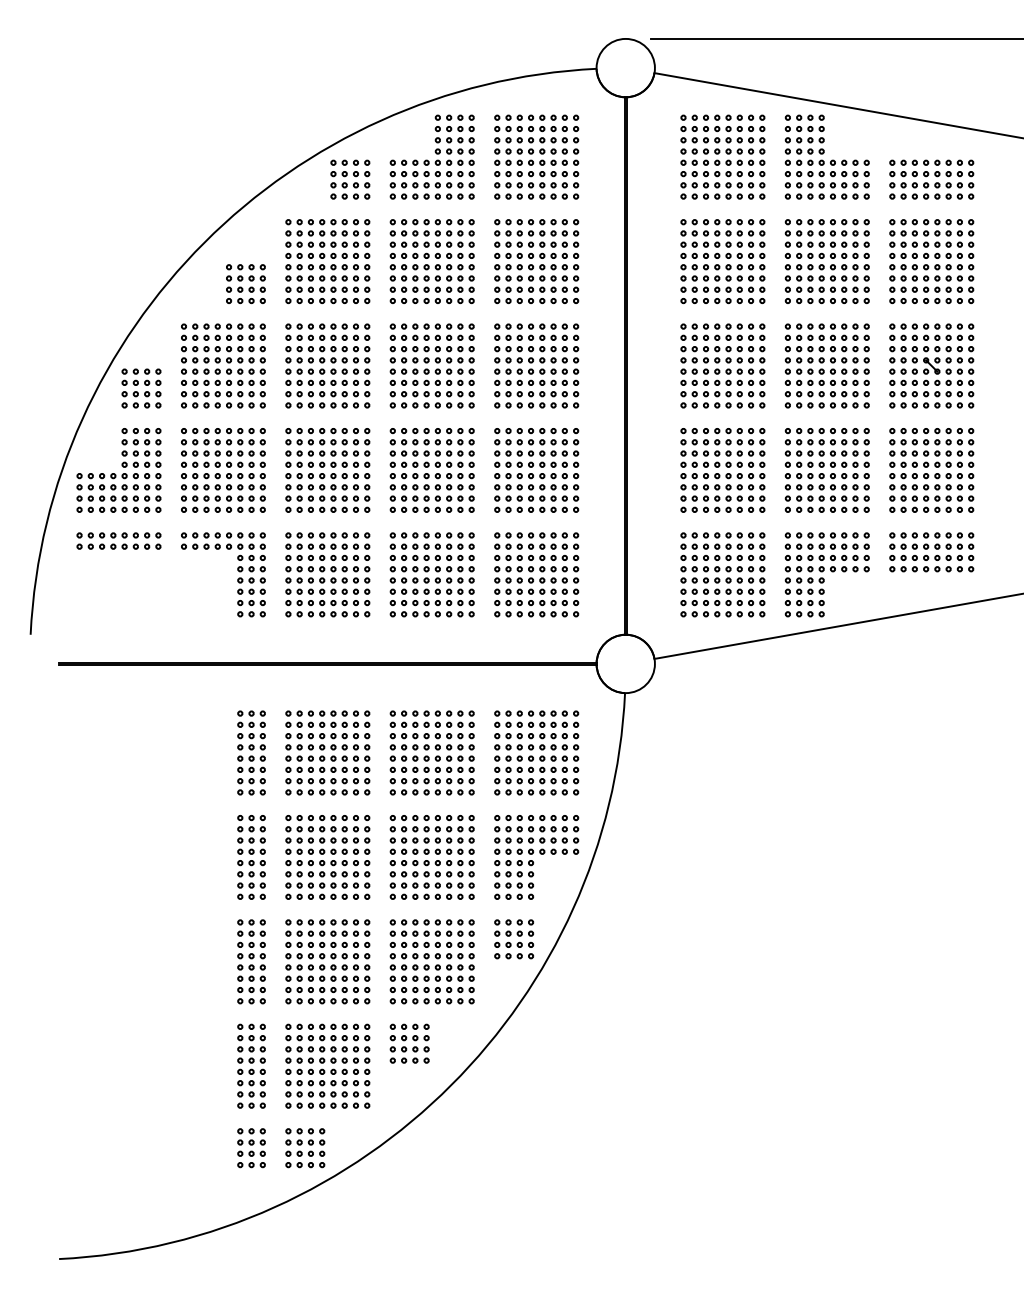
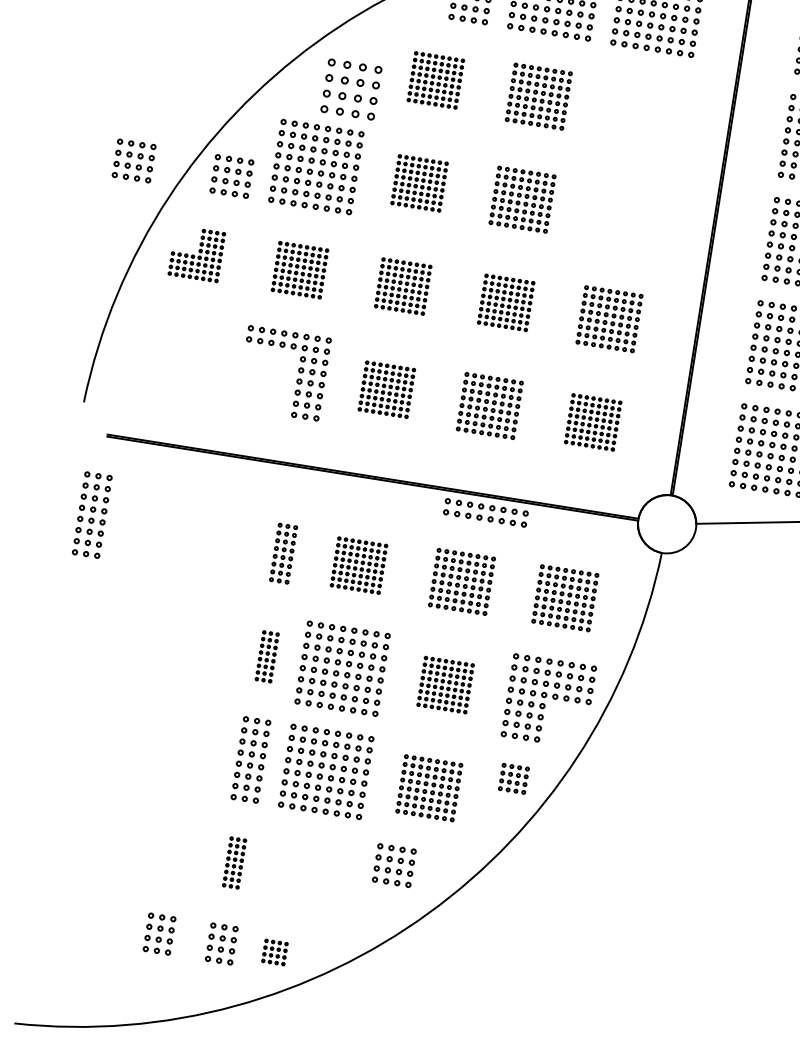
part: (327, 261) -> (435, 80), size x0.6
part: (431, 261) -> (538, 96), size x0.7
part: (536, 261) -> (641, 112), removed
part: (245, 284) -> (350, 90), size x1.4
part: (327, 365) -> (419, 182), size x0.6
part: (431, 365) -> (521, 199), size x0.7
part: (536, 365) -> (625, 215), removed
part: (42, 388) -> (134, 160), added
part: (118, 470) -> (196, 253), size x0.6
part: (223, 470) -> (300, 270), size x0.6
part: (327, 470) -> (402, 286), size x0.6
part: (431, 470) -> (505, 302), size x0.6
part: (536, 470) -> (609, 319), size x0.7
part: (118, 540) -> (485, 512), moved
part: (327, 574) -> (386, 389), size x0.6
part: (431, 574) -> (489, 405), size x0.7
part: (536, 574) -> (592, 421), size x0.6
part: (56, 744) -> (92, 514), added
part: (251, 752) -> (283, 553), size x0.7
part: (327, 752) -> (358, 565), size x0.6
part: (431, 752) -> (461, 581), size x0.7
part: (536, 752) -> (565, 597), size x0.7
part: (251, 857) -> (267, 656), size x0.6
part: (431, 857) -> (444, 685), size x0.6
part: (514, 939) -> (514, 779), size x0.7
part: (431, 961) -> (428, 787), size x0.7
part: (251, 1065) -> (234, 862), size x0.6
part: (327, 1065) -> (309, 874), removed
part: (188, 1148) -> (159, 934), added
part: (305, 1148) -> (275, 952), size x0.6

